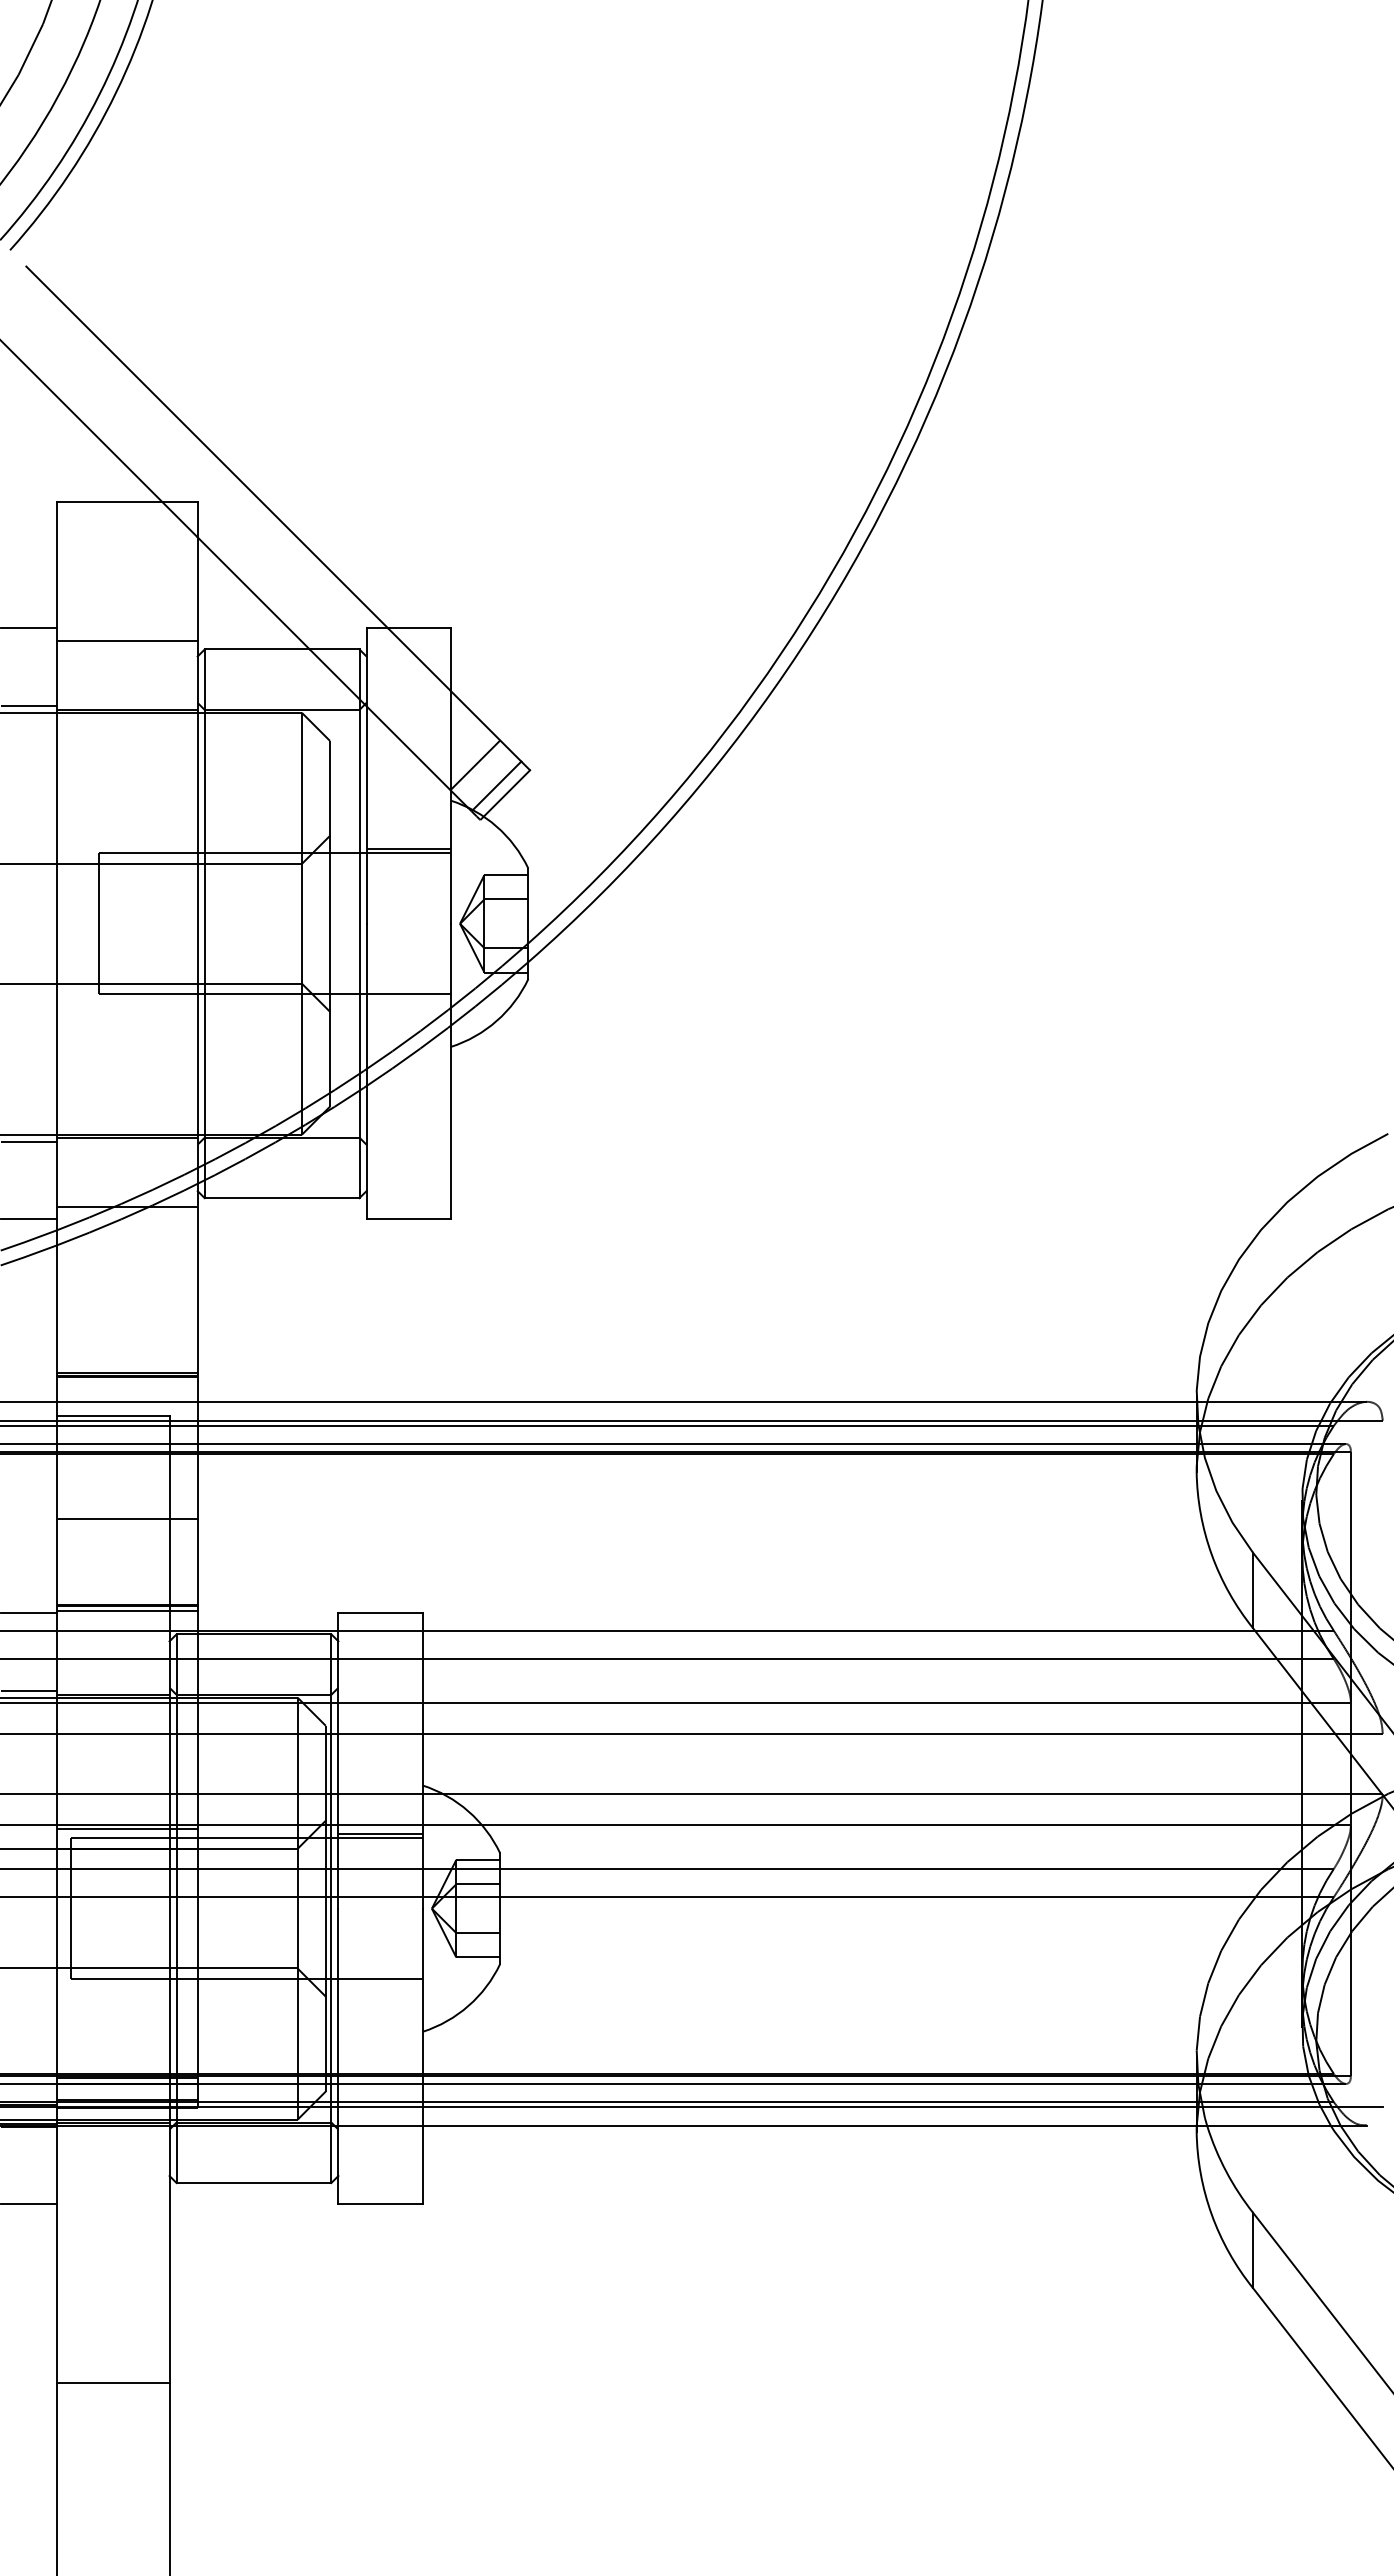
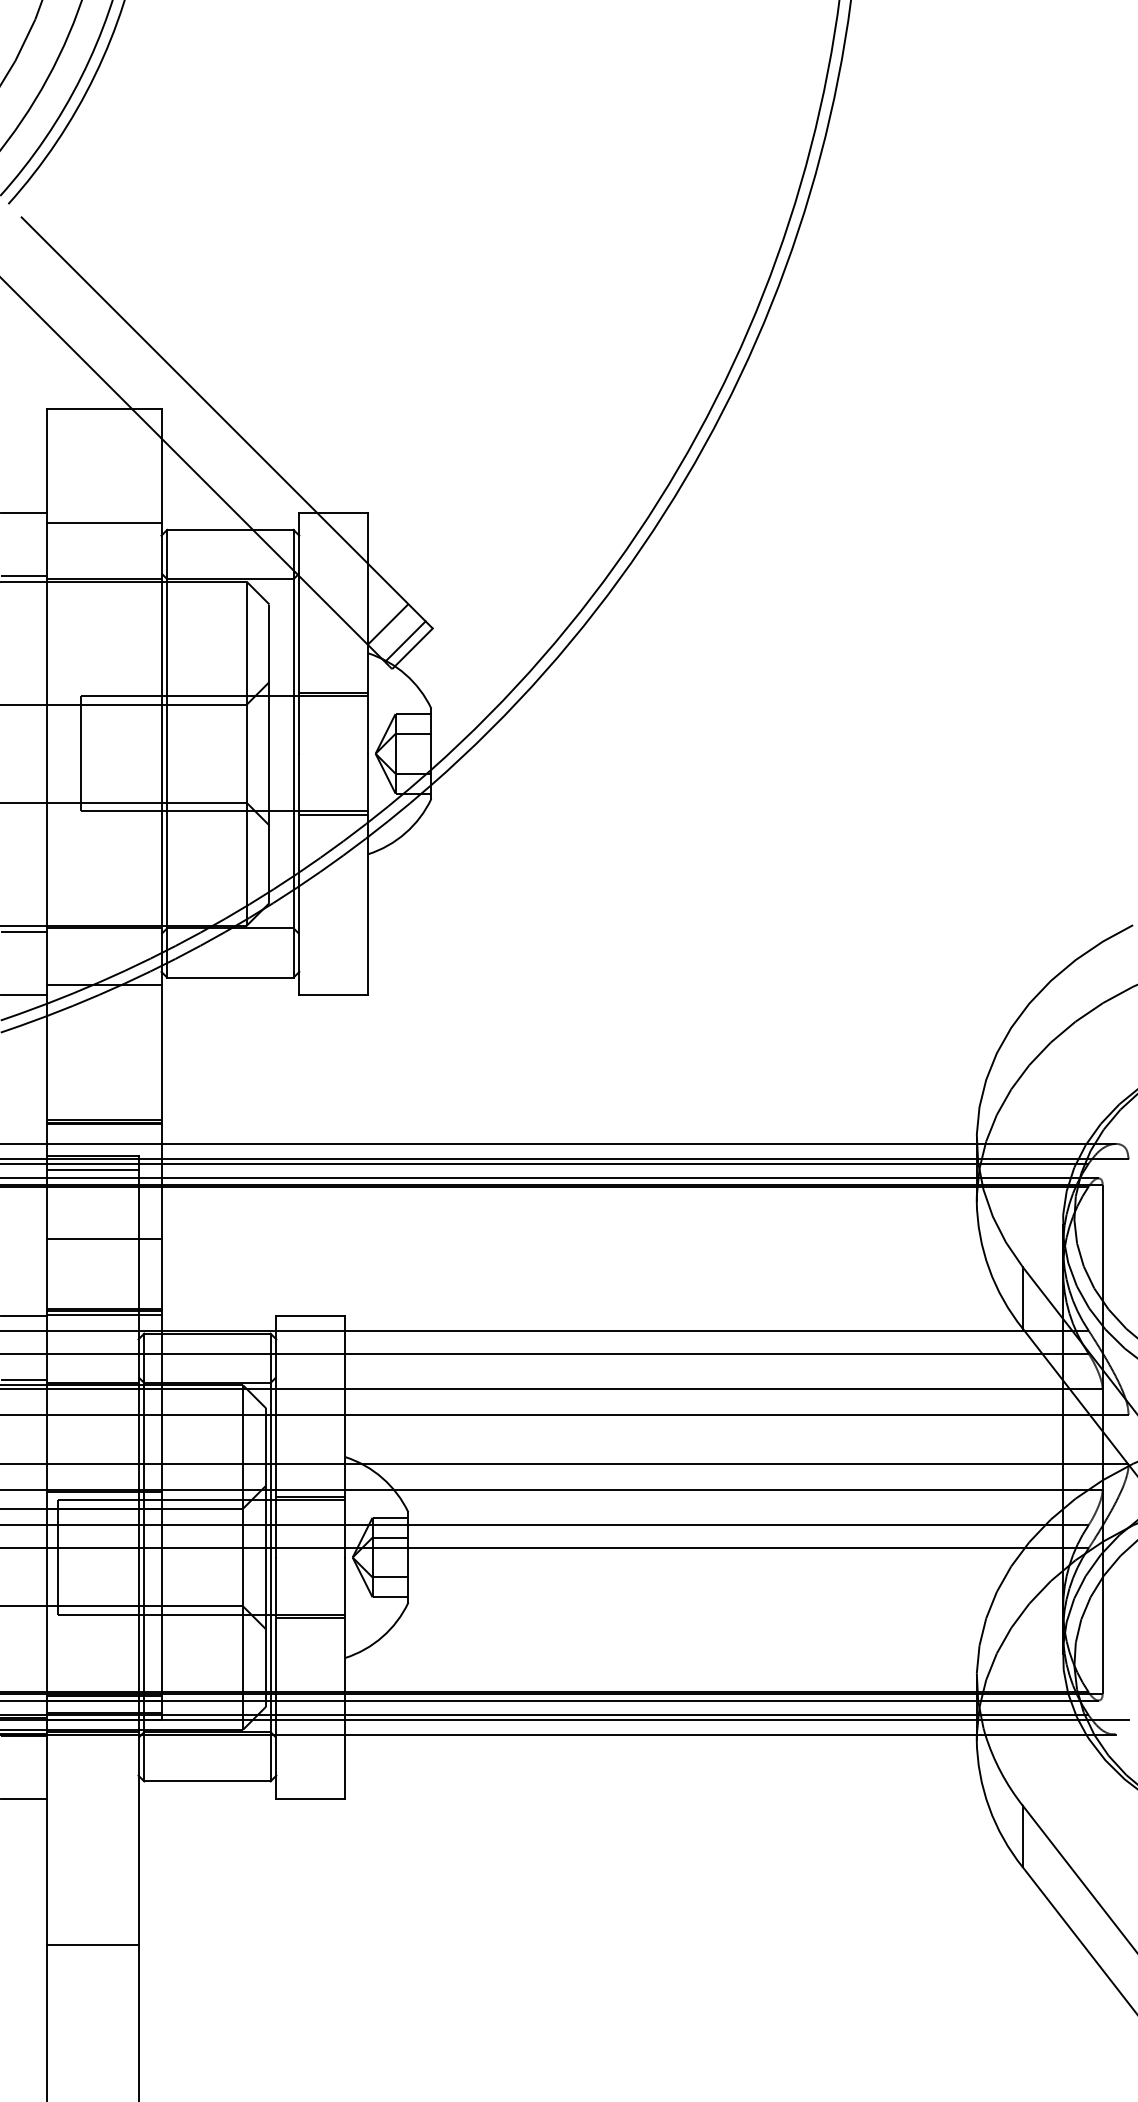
line: (408, 998) -> (333, 814), added
line: (113, 1434) -> (92, 1170), added
line: (380, 1983) -> (310, 1618), added

